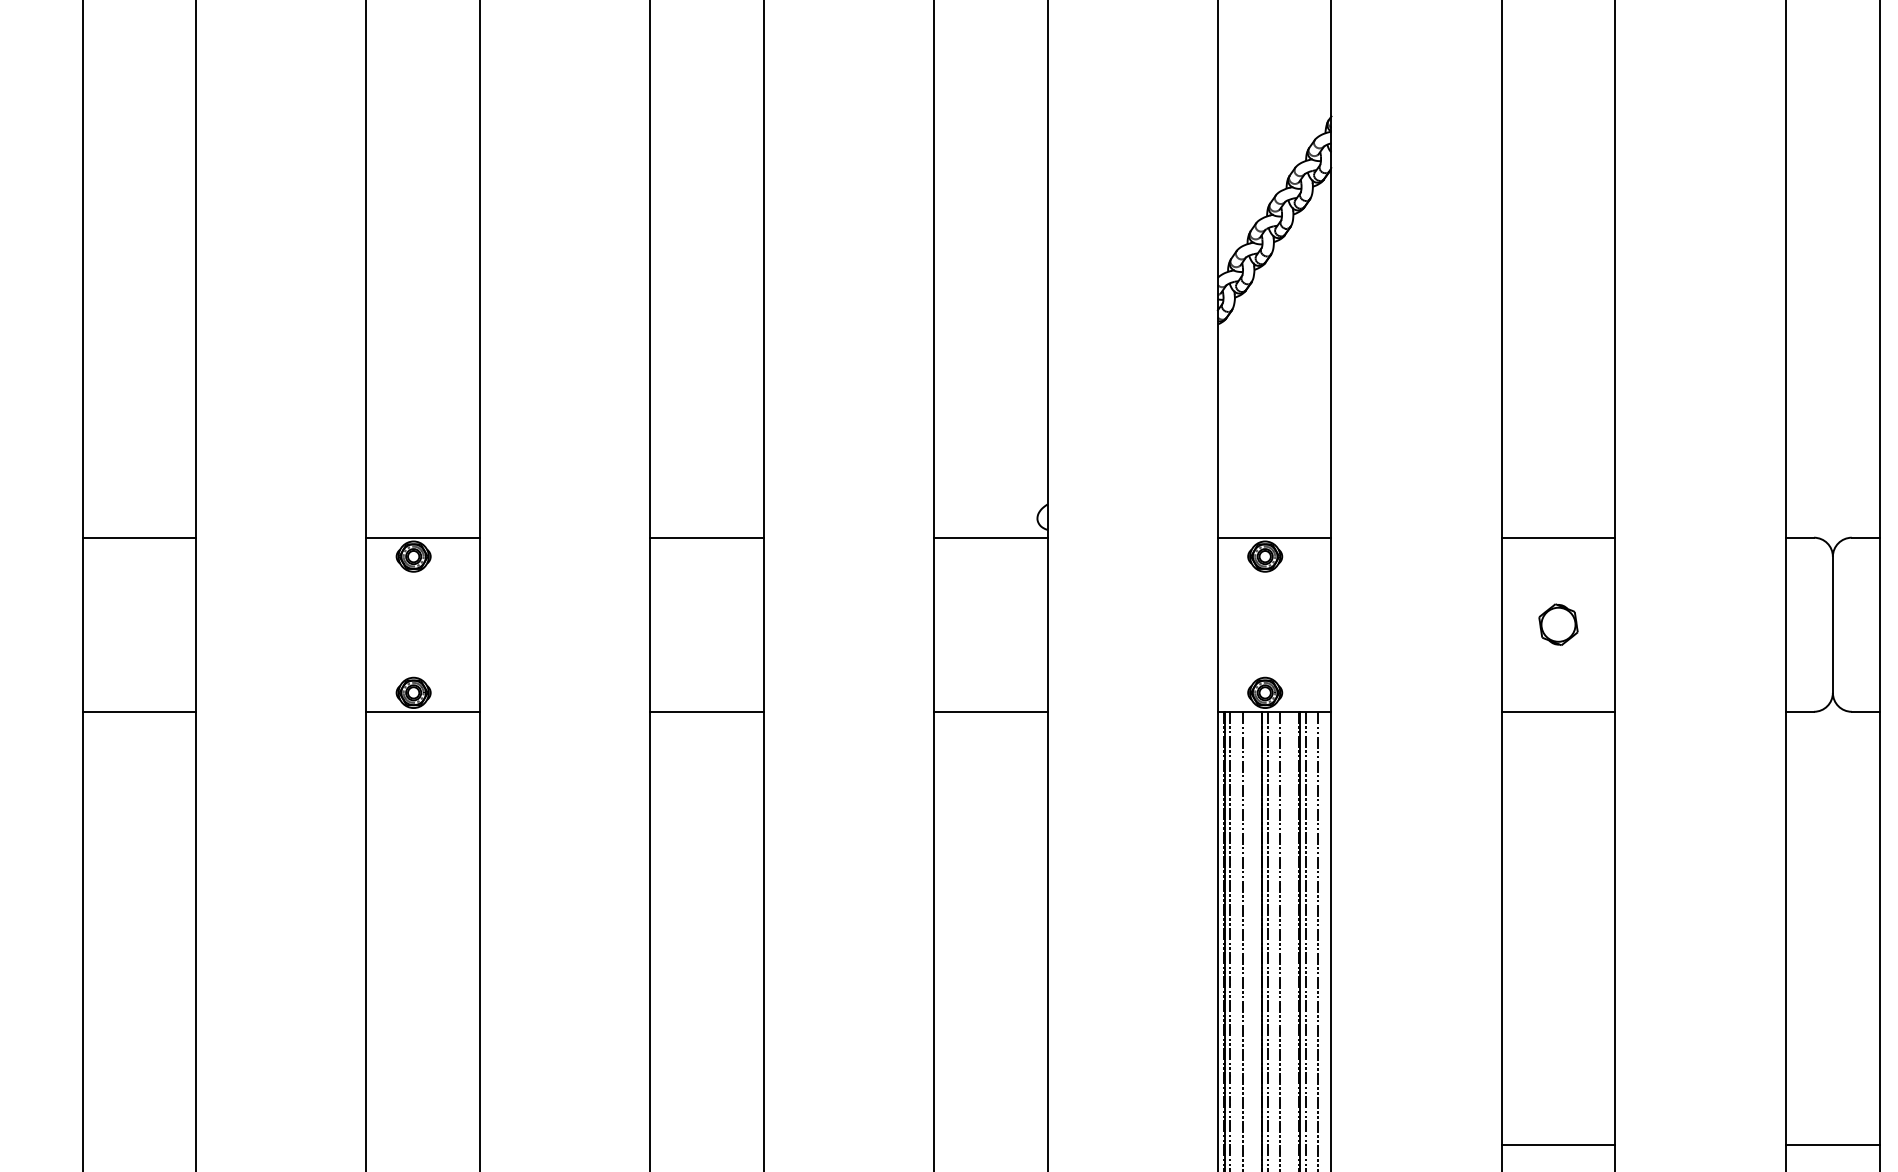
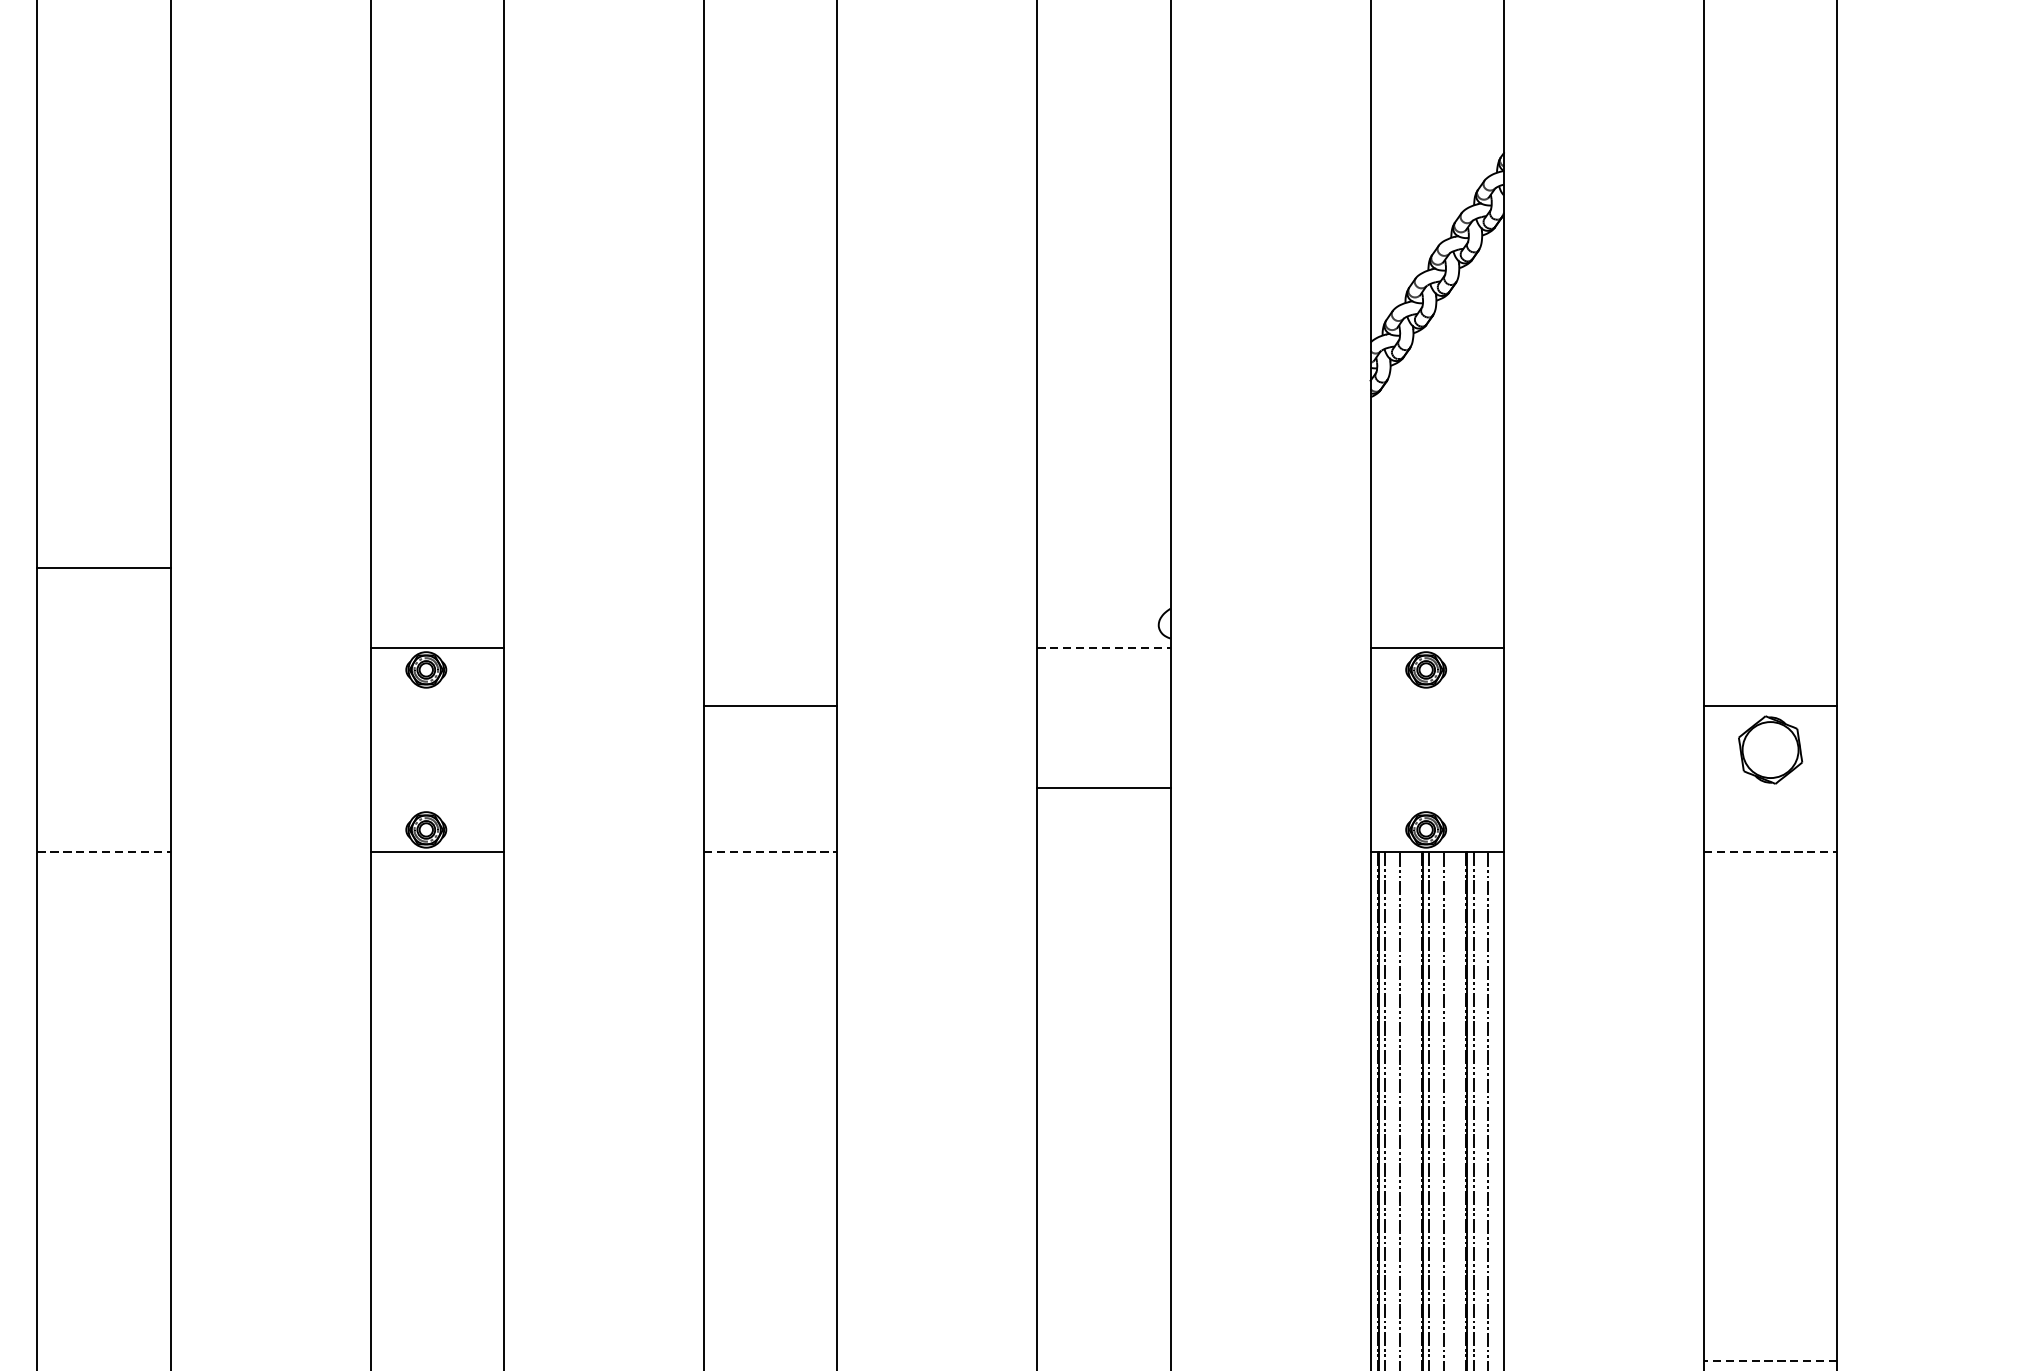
line: (139, 537) -> (104, 567), moved
line: (706, 537) -> (770, 706), moved
line: (990, 537) -> (1103, 647), solid -> dashed
line: (1558, 537) -> (1770, 706), moved
part: (1558, 624) -> (1770, 749), size x1.4
line: (139, 711) -> (104, 851), solid -> dashed
line: (706, 711) -> (770, 851), solid -> dashed
line: (990, 711) -> (1103, 787), moved
line: (1558, 711) -> (1770, 851), solid -> dashed
line: (1558, 1145) -> (1770, 1361), solid -> dashed

